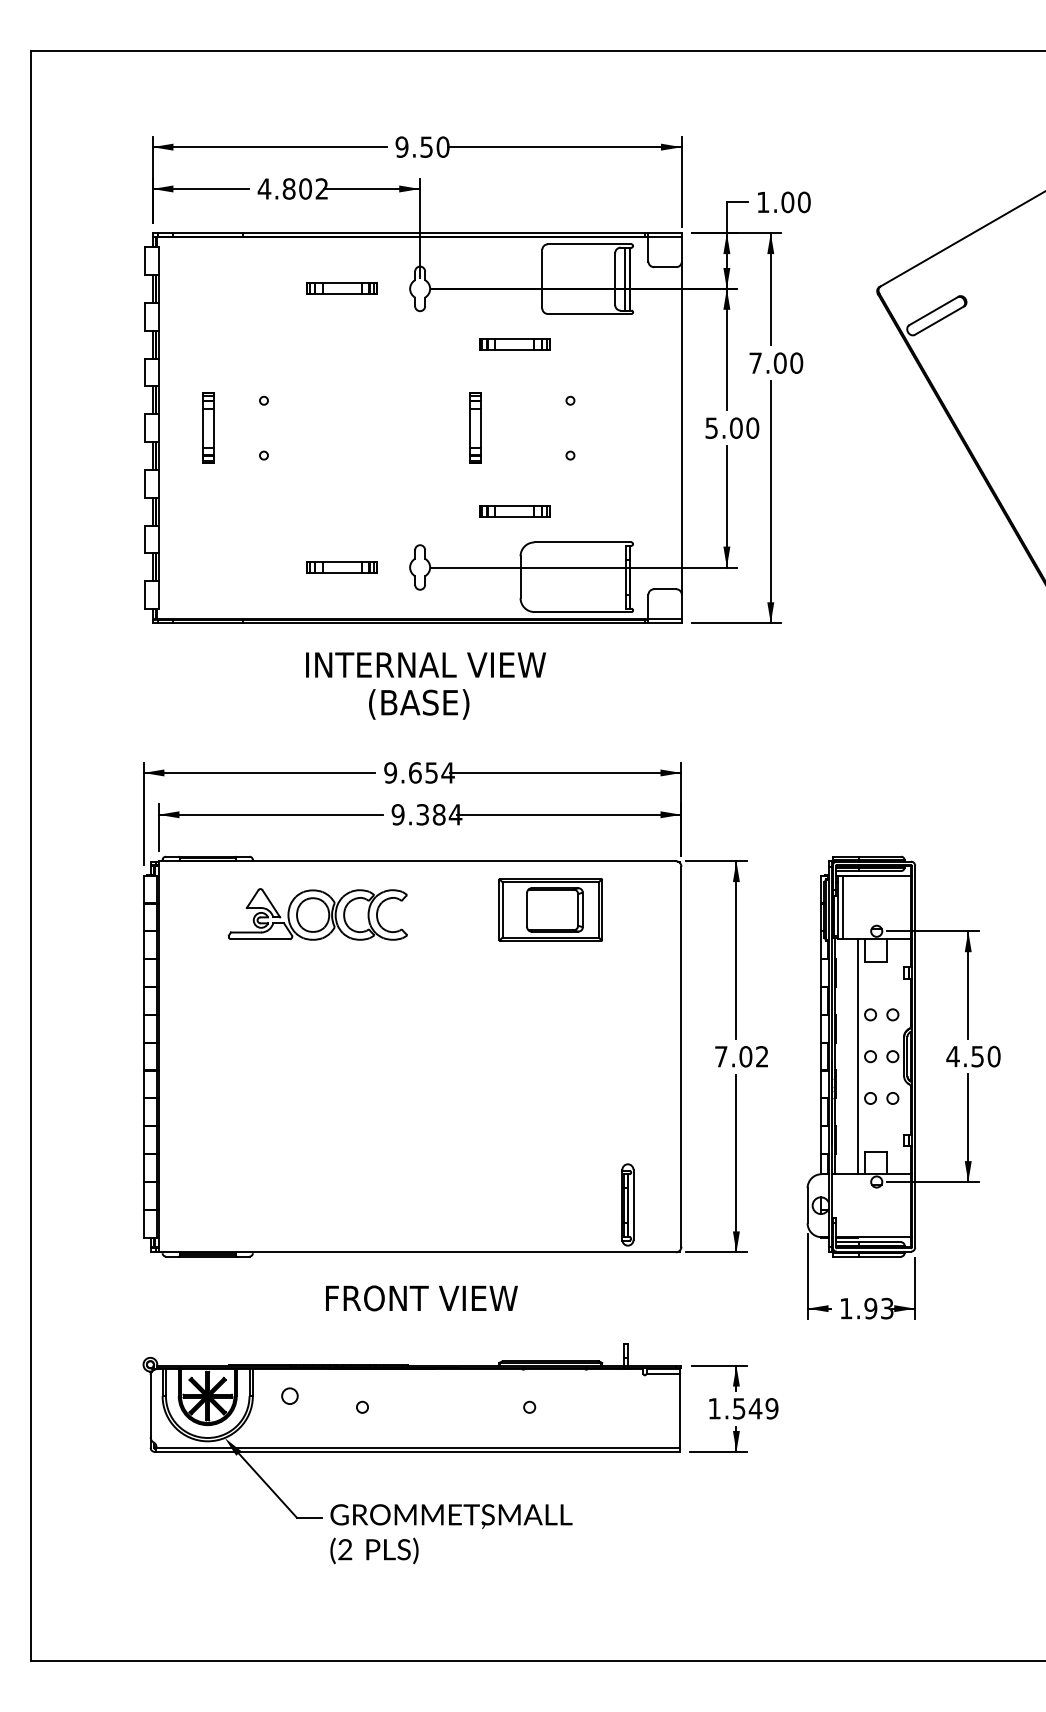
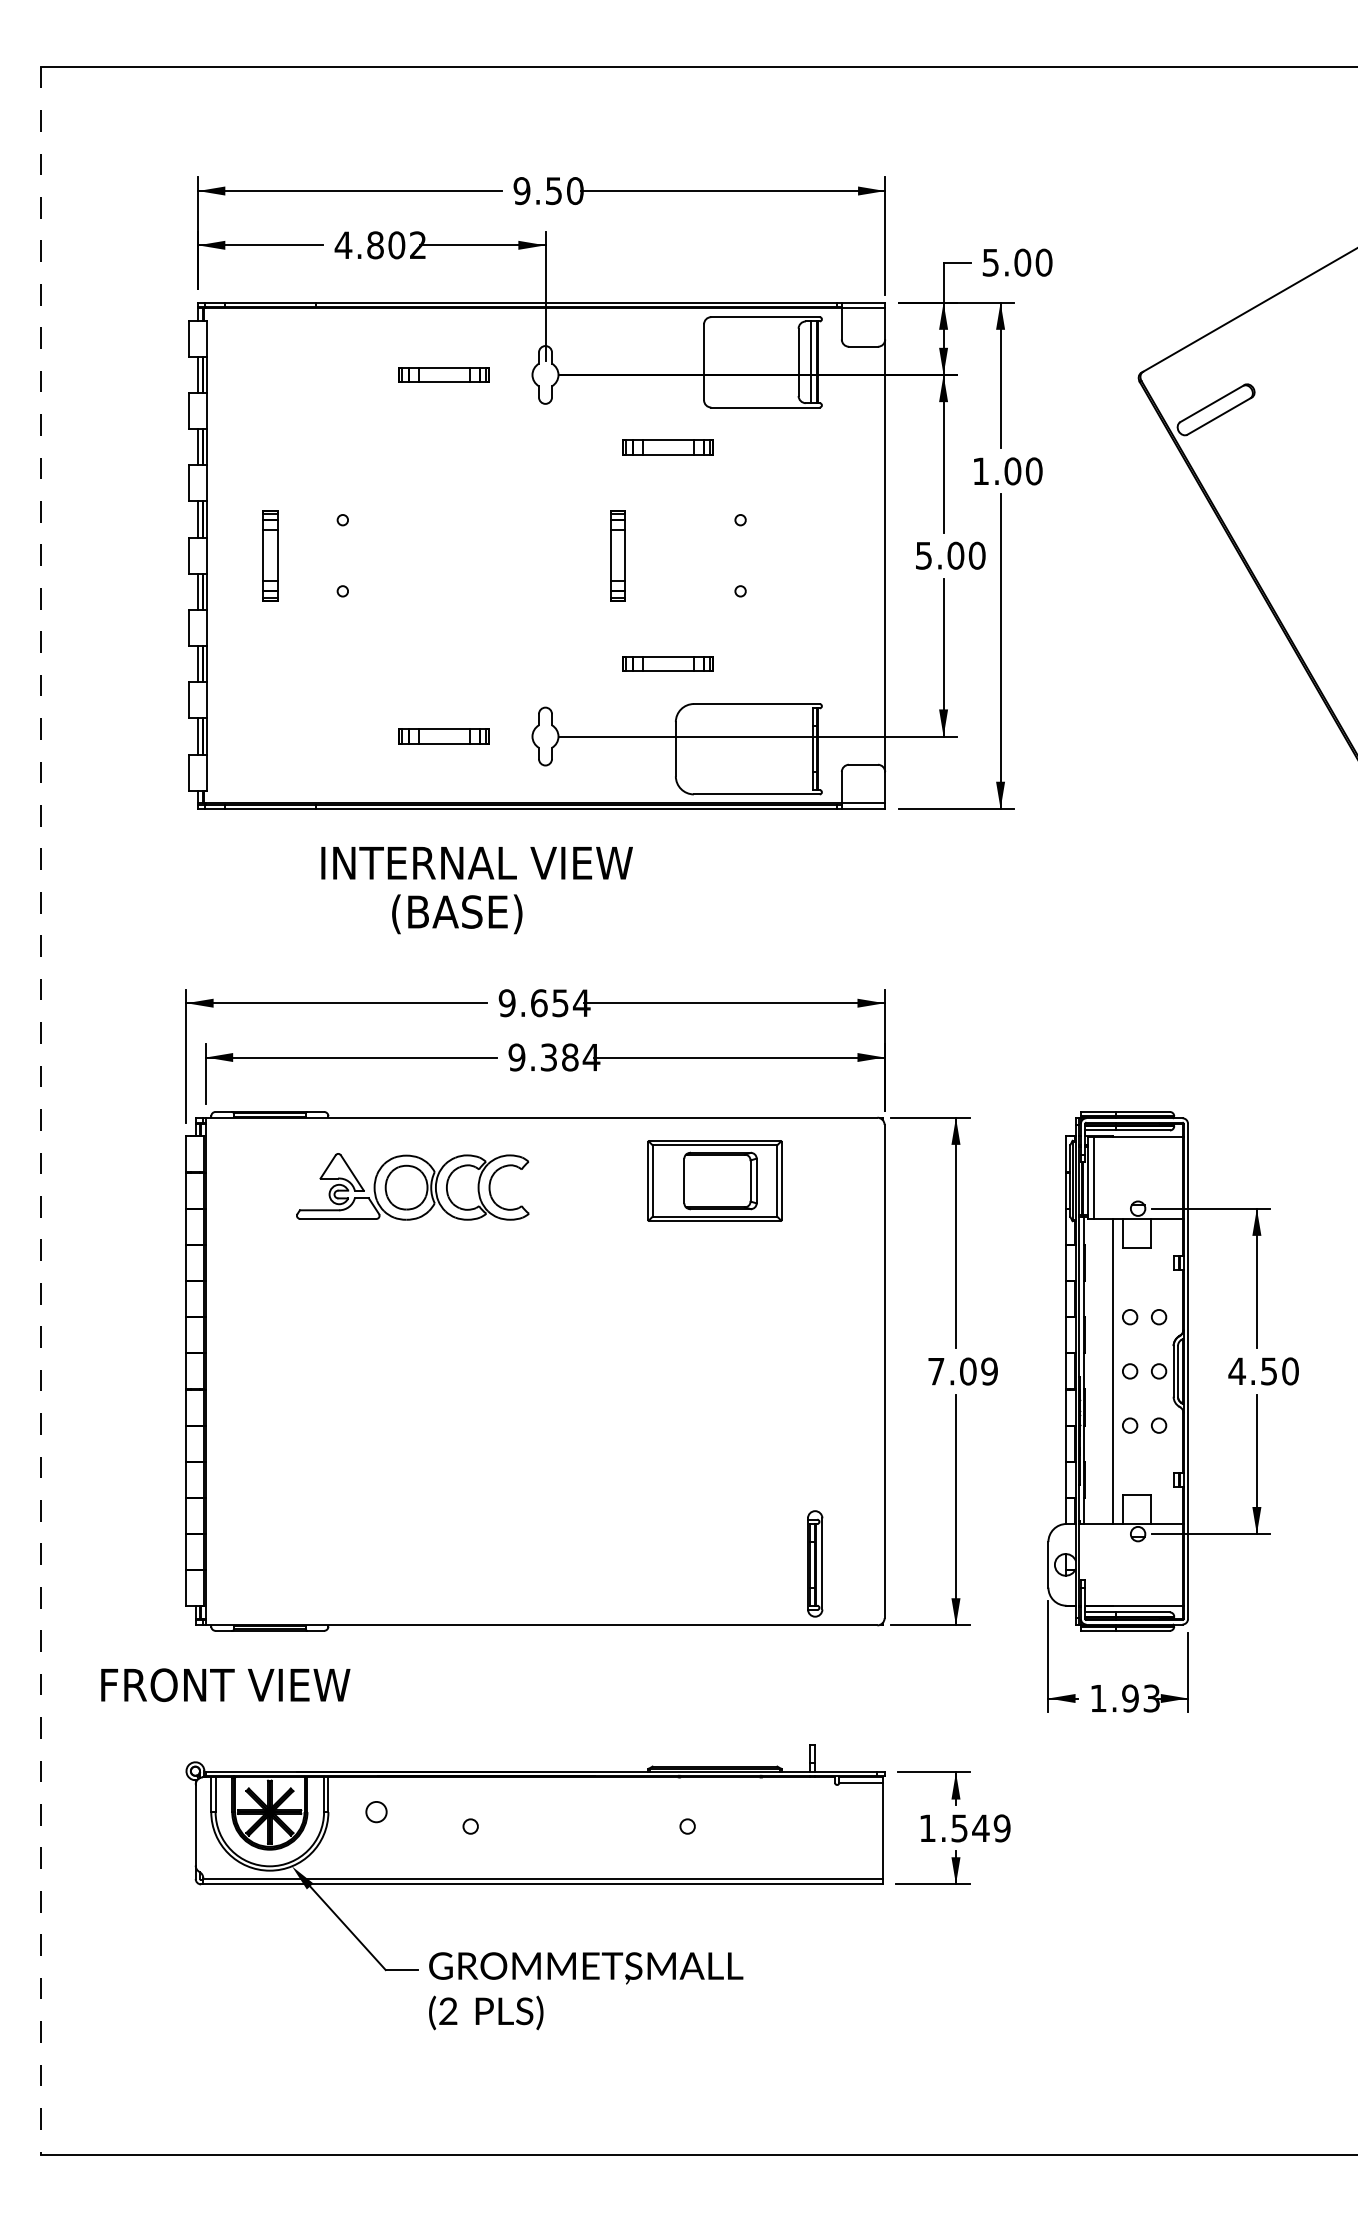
text: (763, 202) -> (990, 262), 1.00 -> 5.00
text: (755, 362) -> (980, 470), 7.00 -> 1.00
text: (425, 665) -> (476, 863), moved
text: (419, 704) -> (457, 914), moved
line: (31, 856) -> (40, 1111), solid -> dashed
text: (762, 1056) -> (989, 1371), 7.02 -> 7.09
text: (421, 1297) -> (225, 1684), moved

